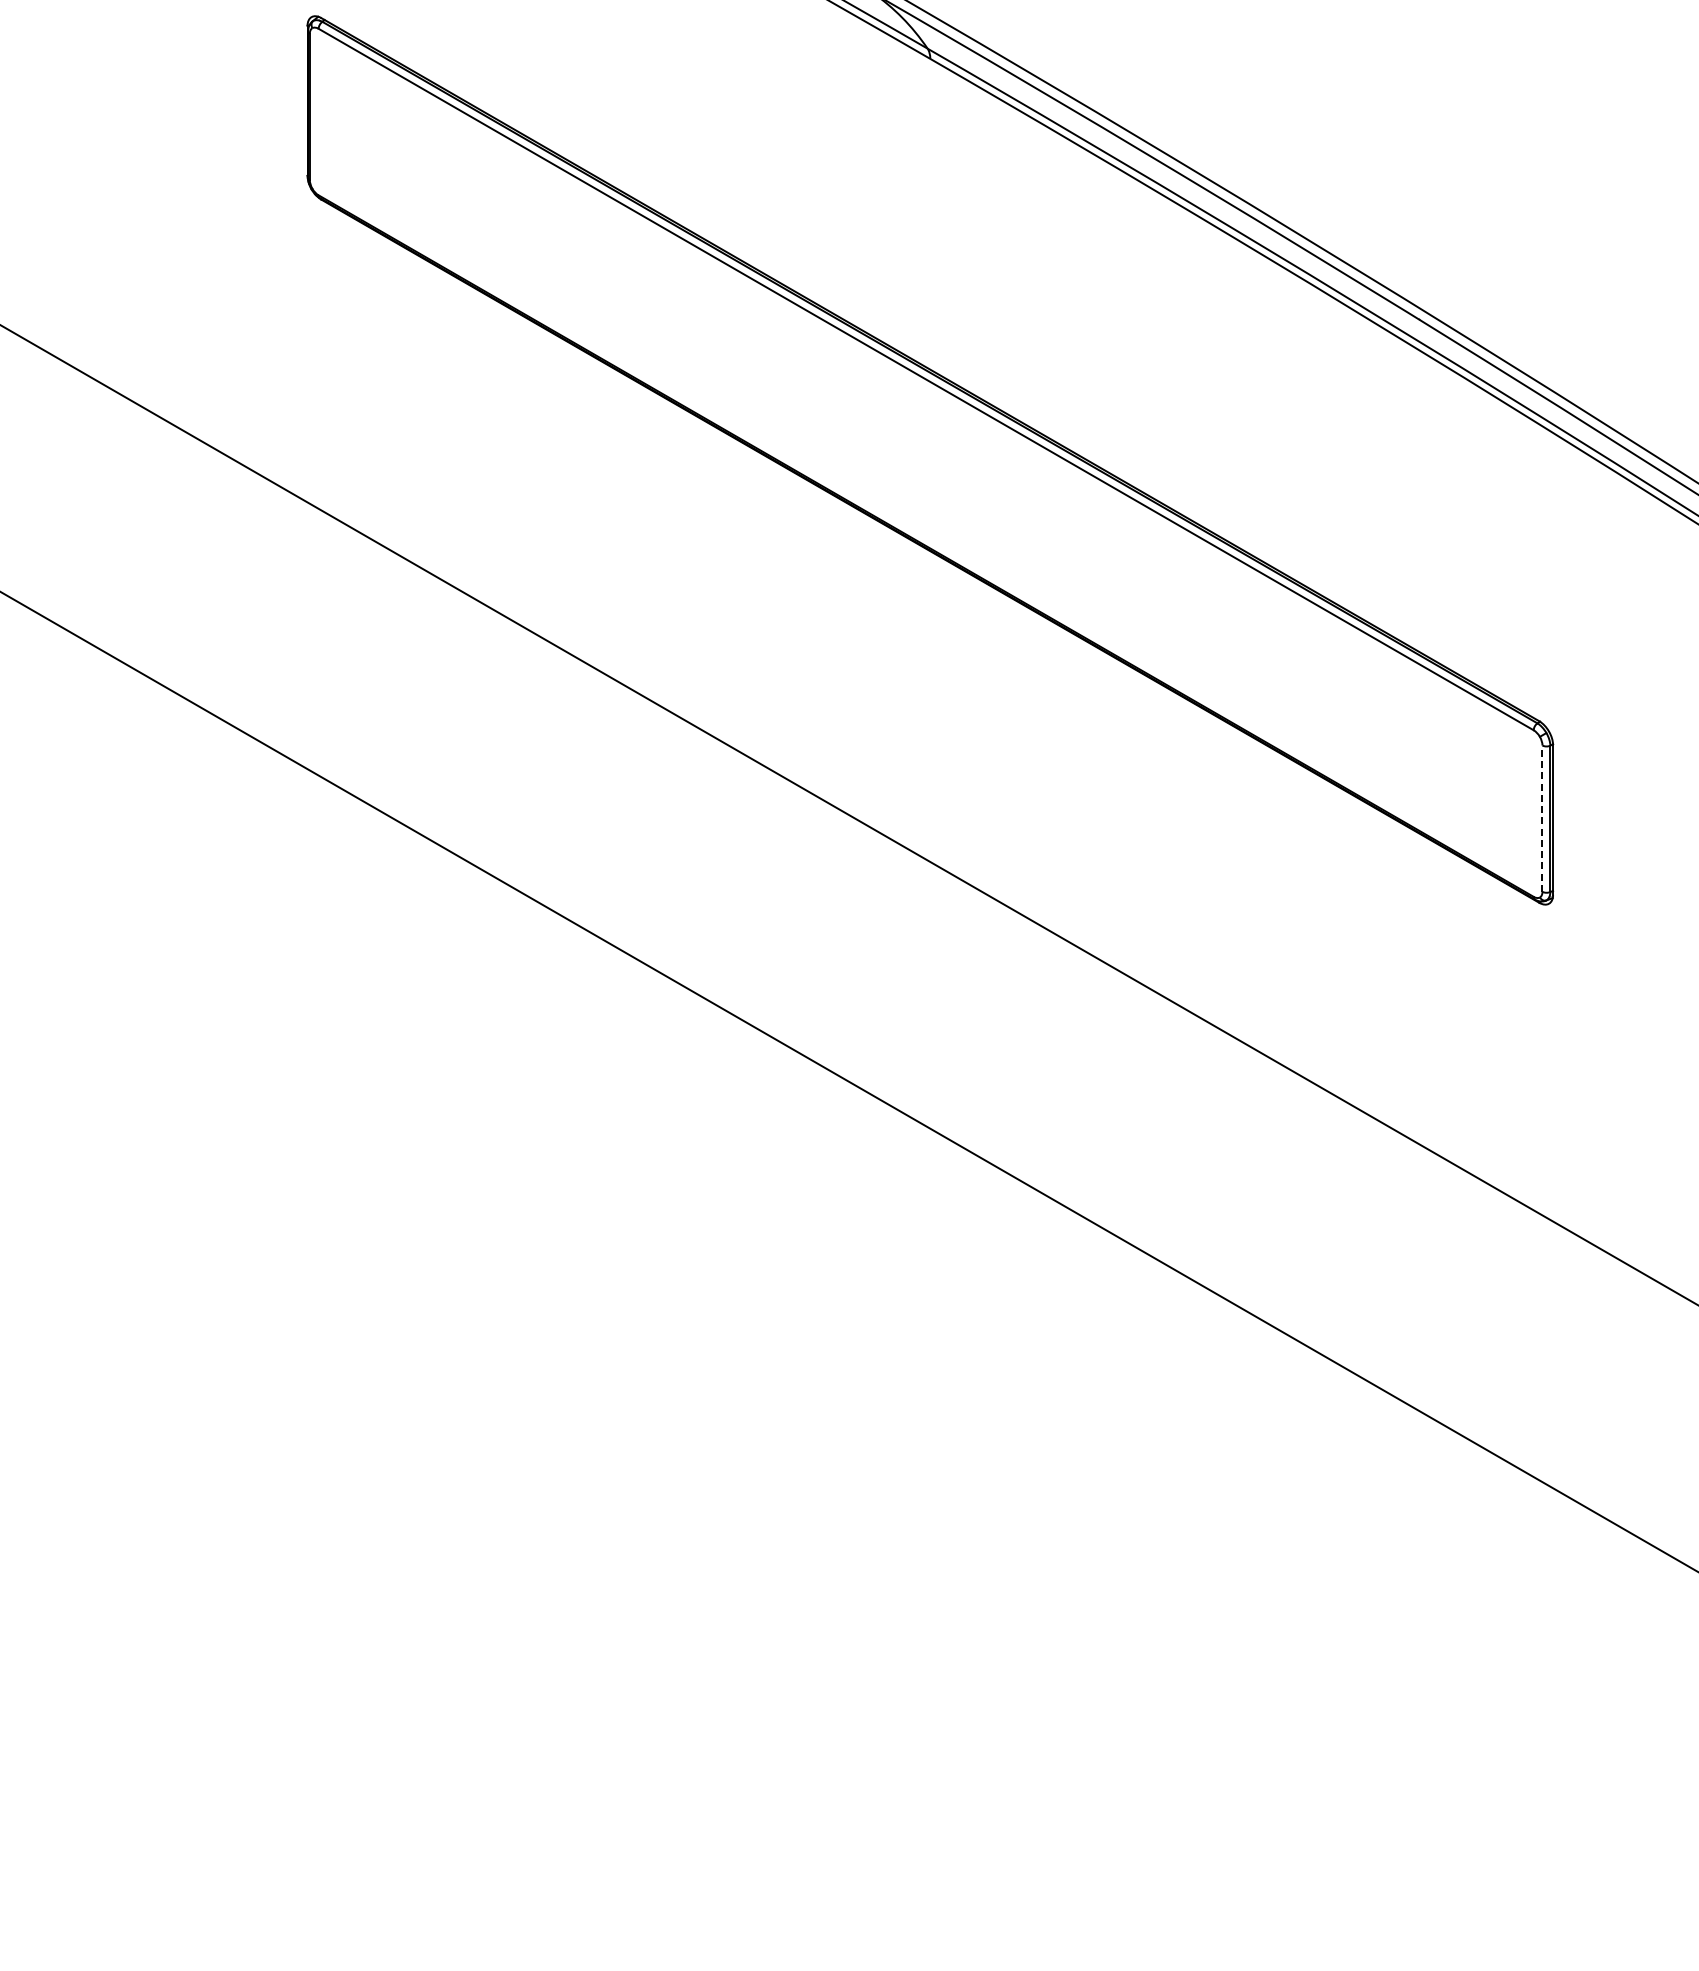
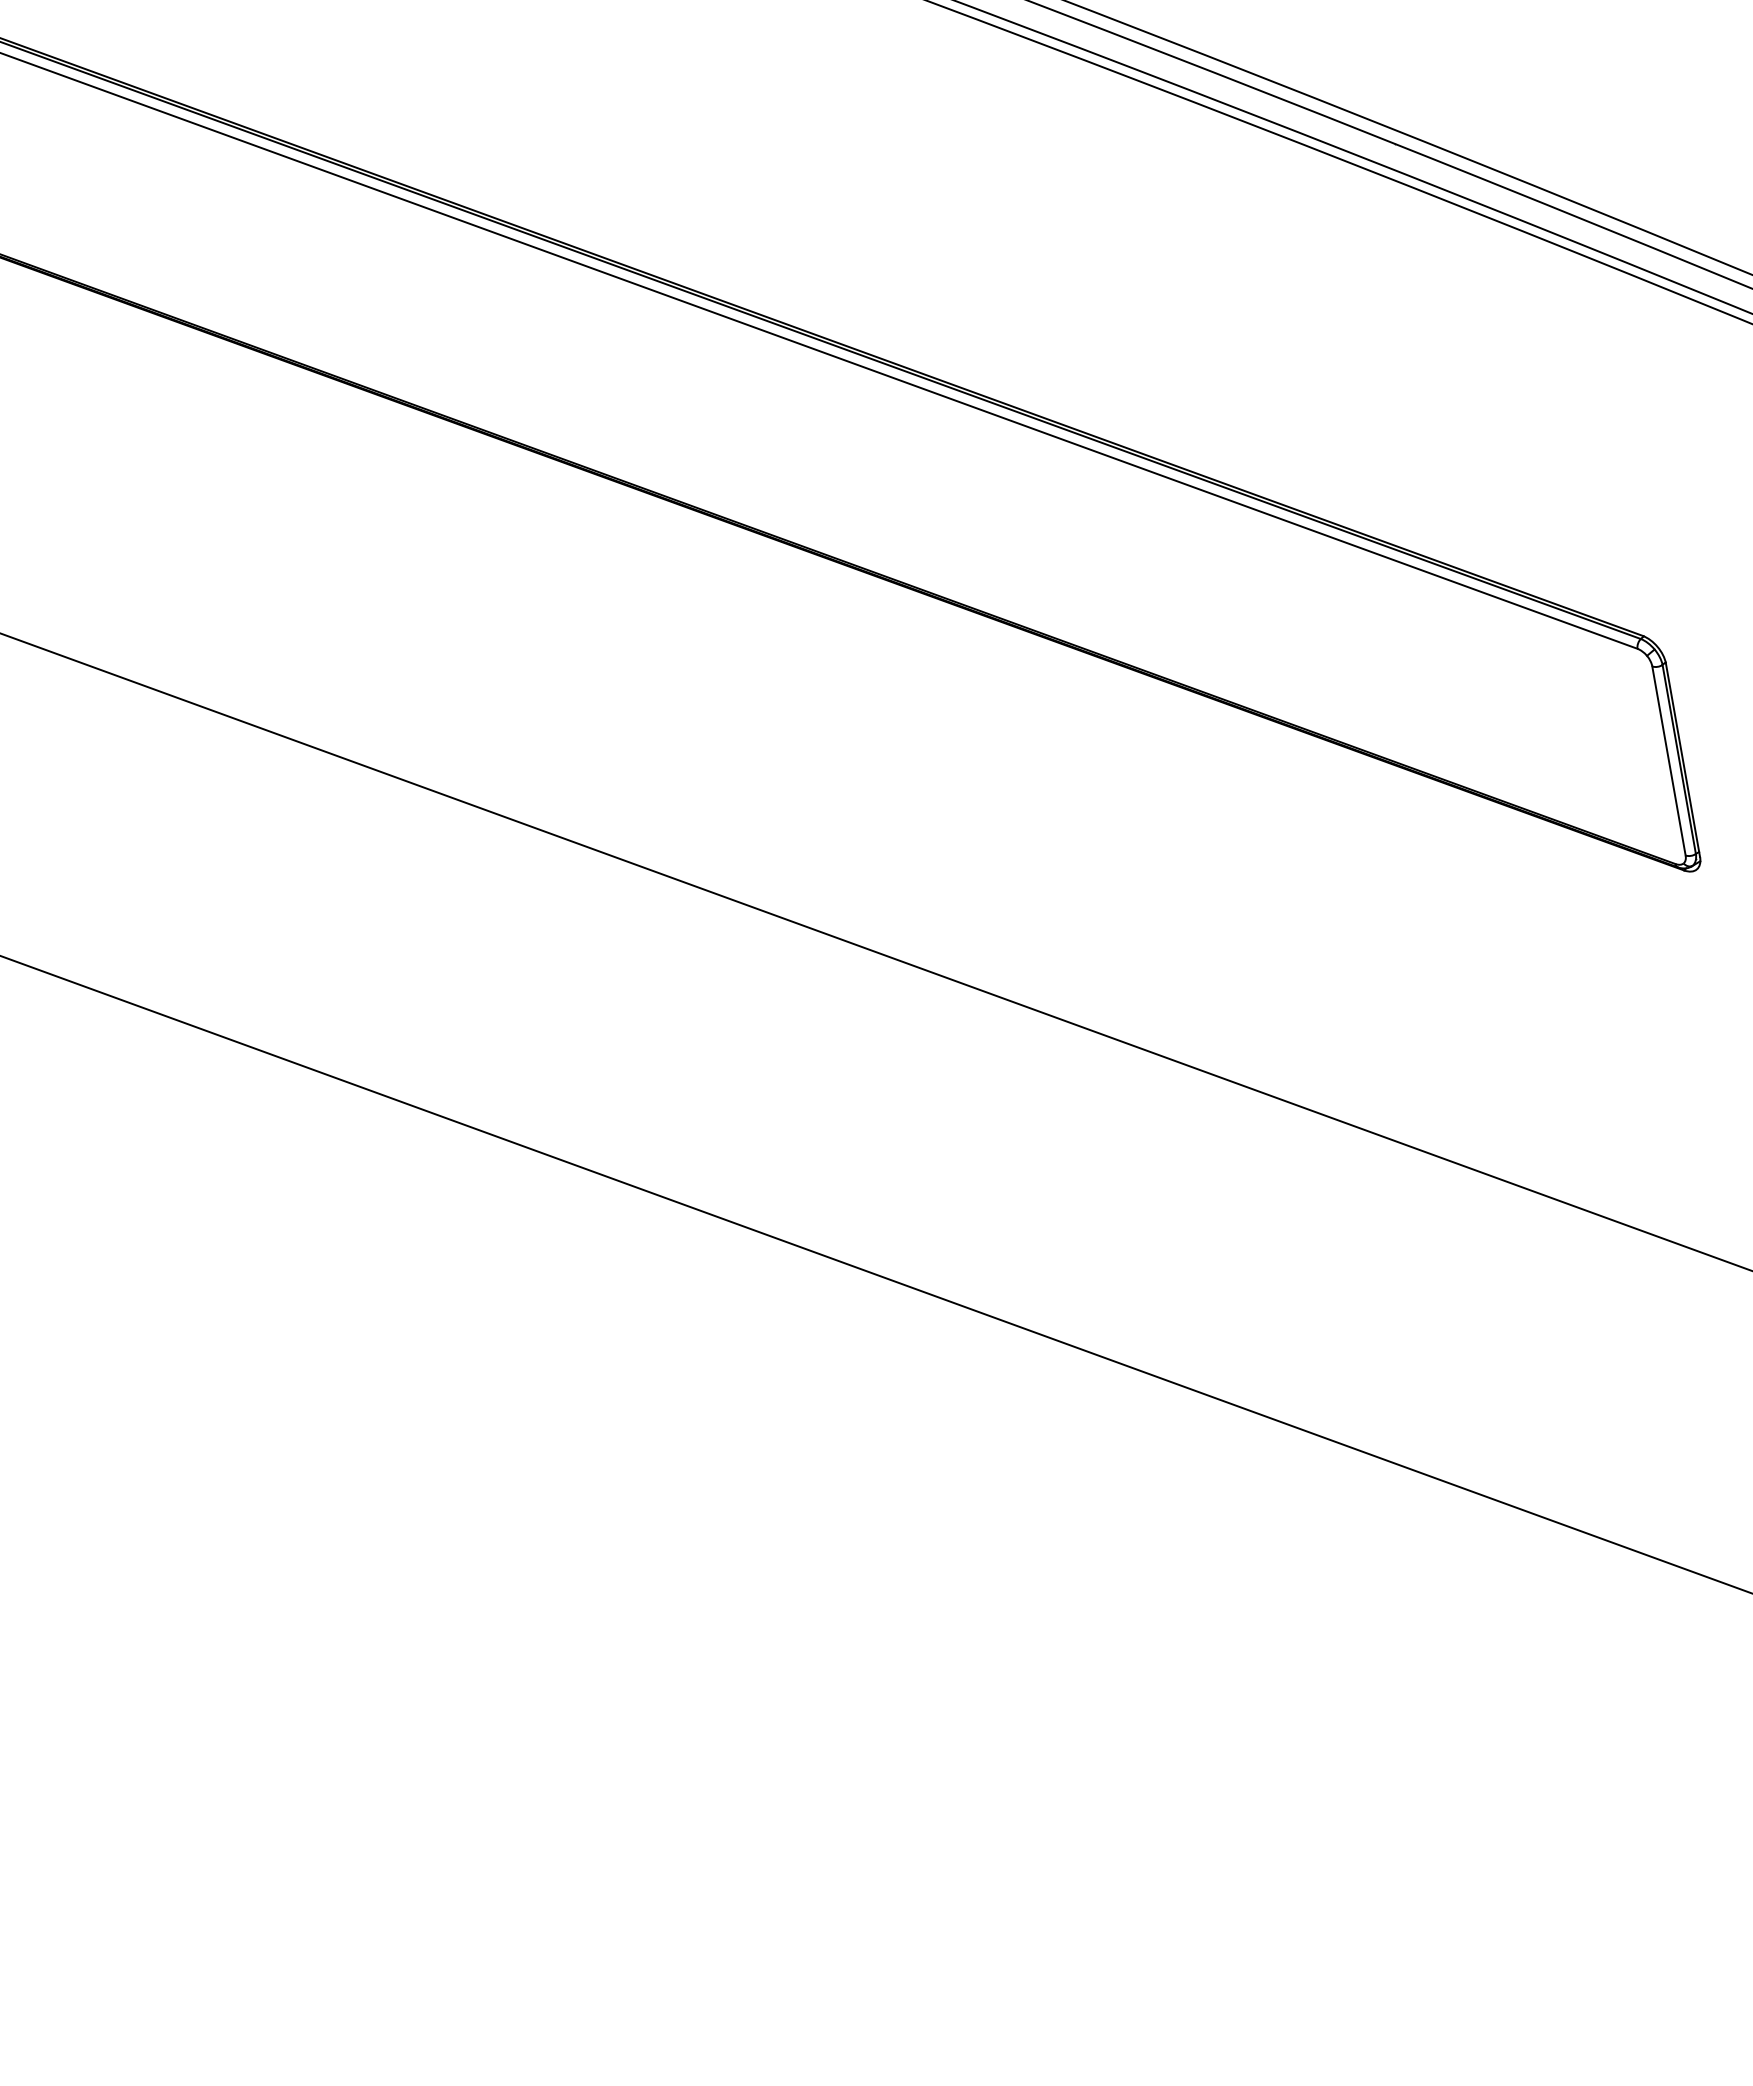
line: (1542, 818) -> (1668, 760), dashed -> solid

